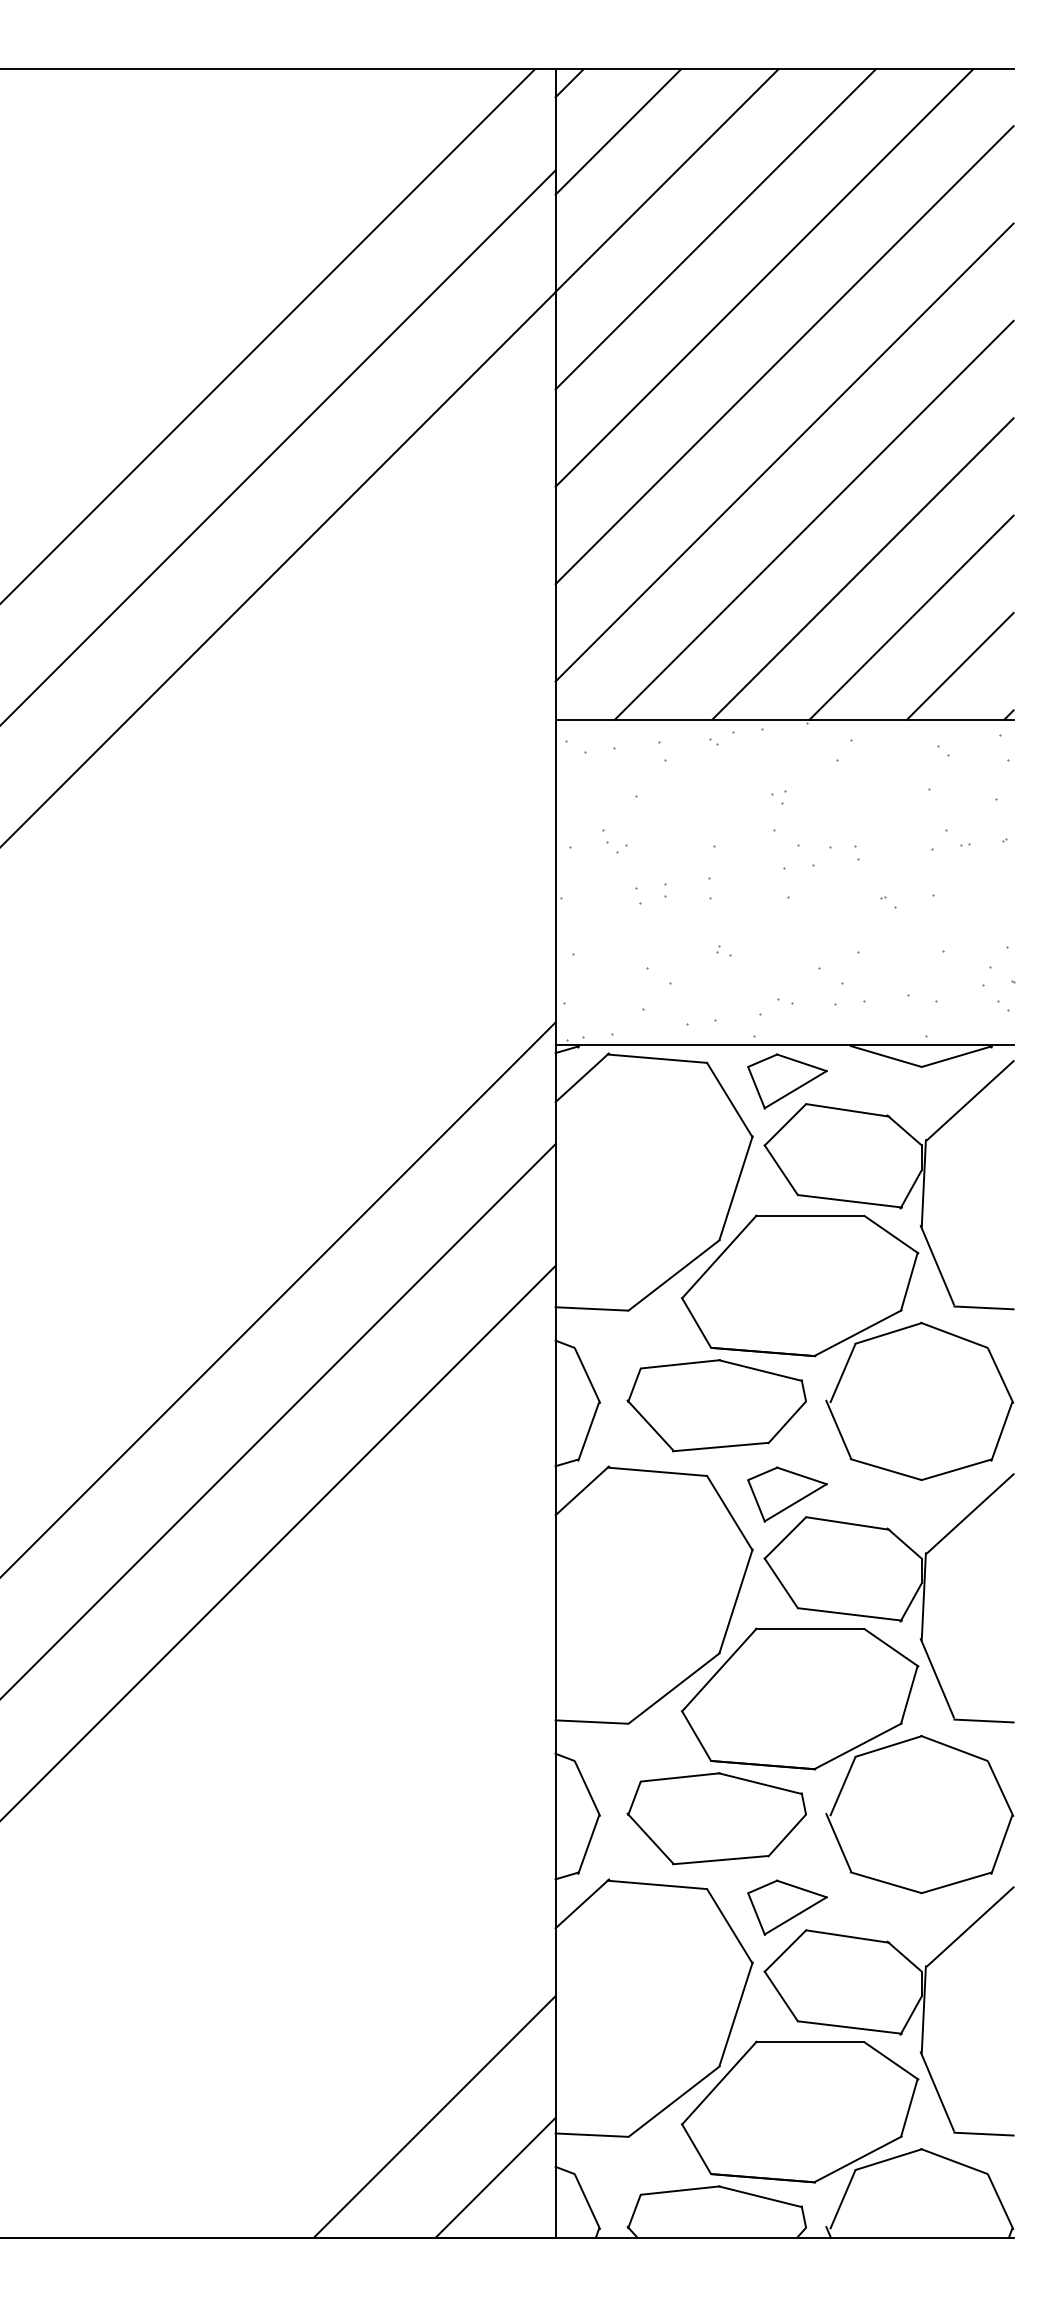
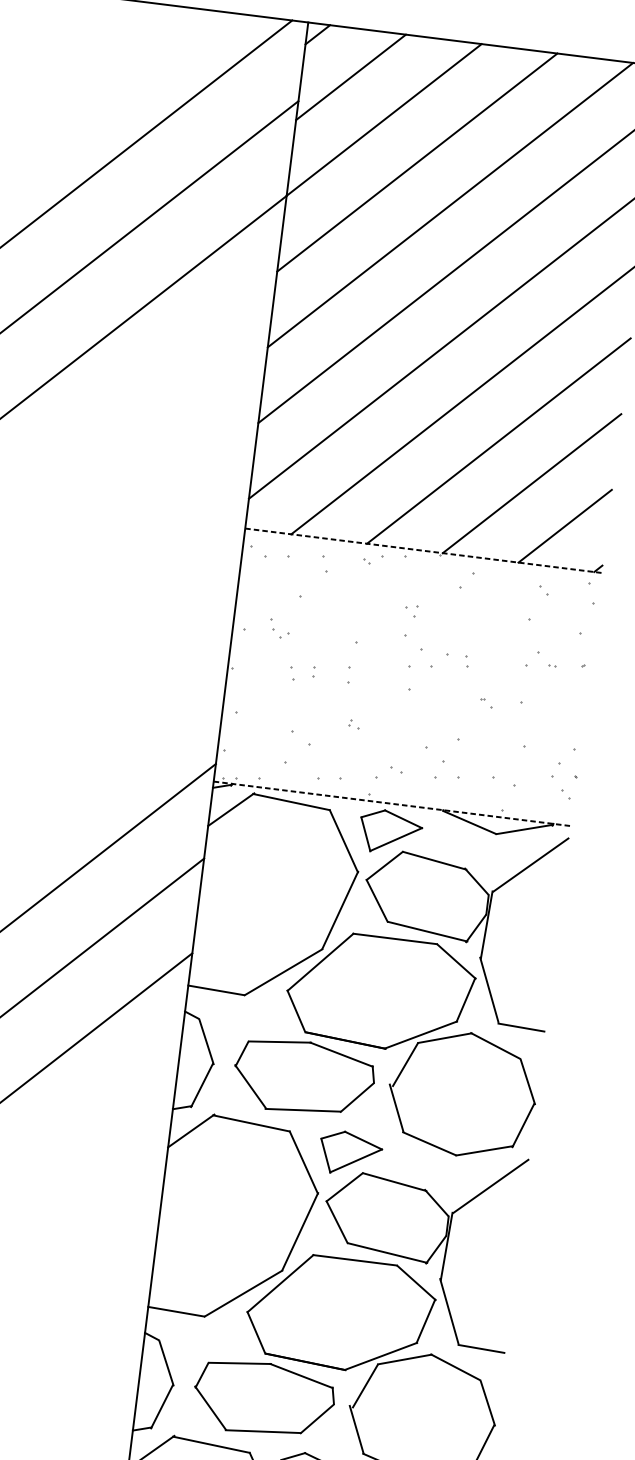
line: (785, 719) -> (424, 550), solid -> dashed
line: (785, 1045) -> (392, 804), solid -> dashed

